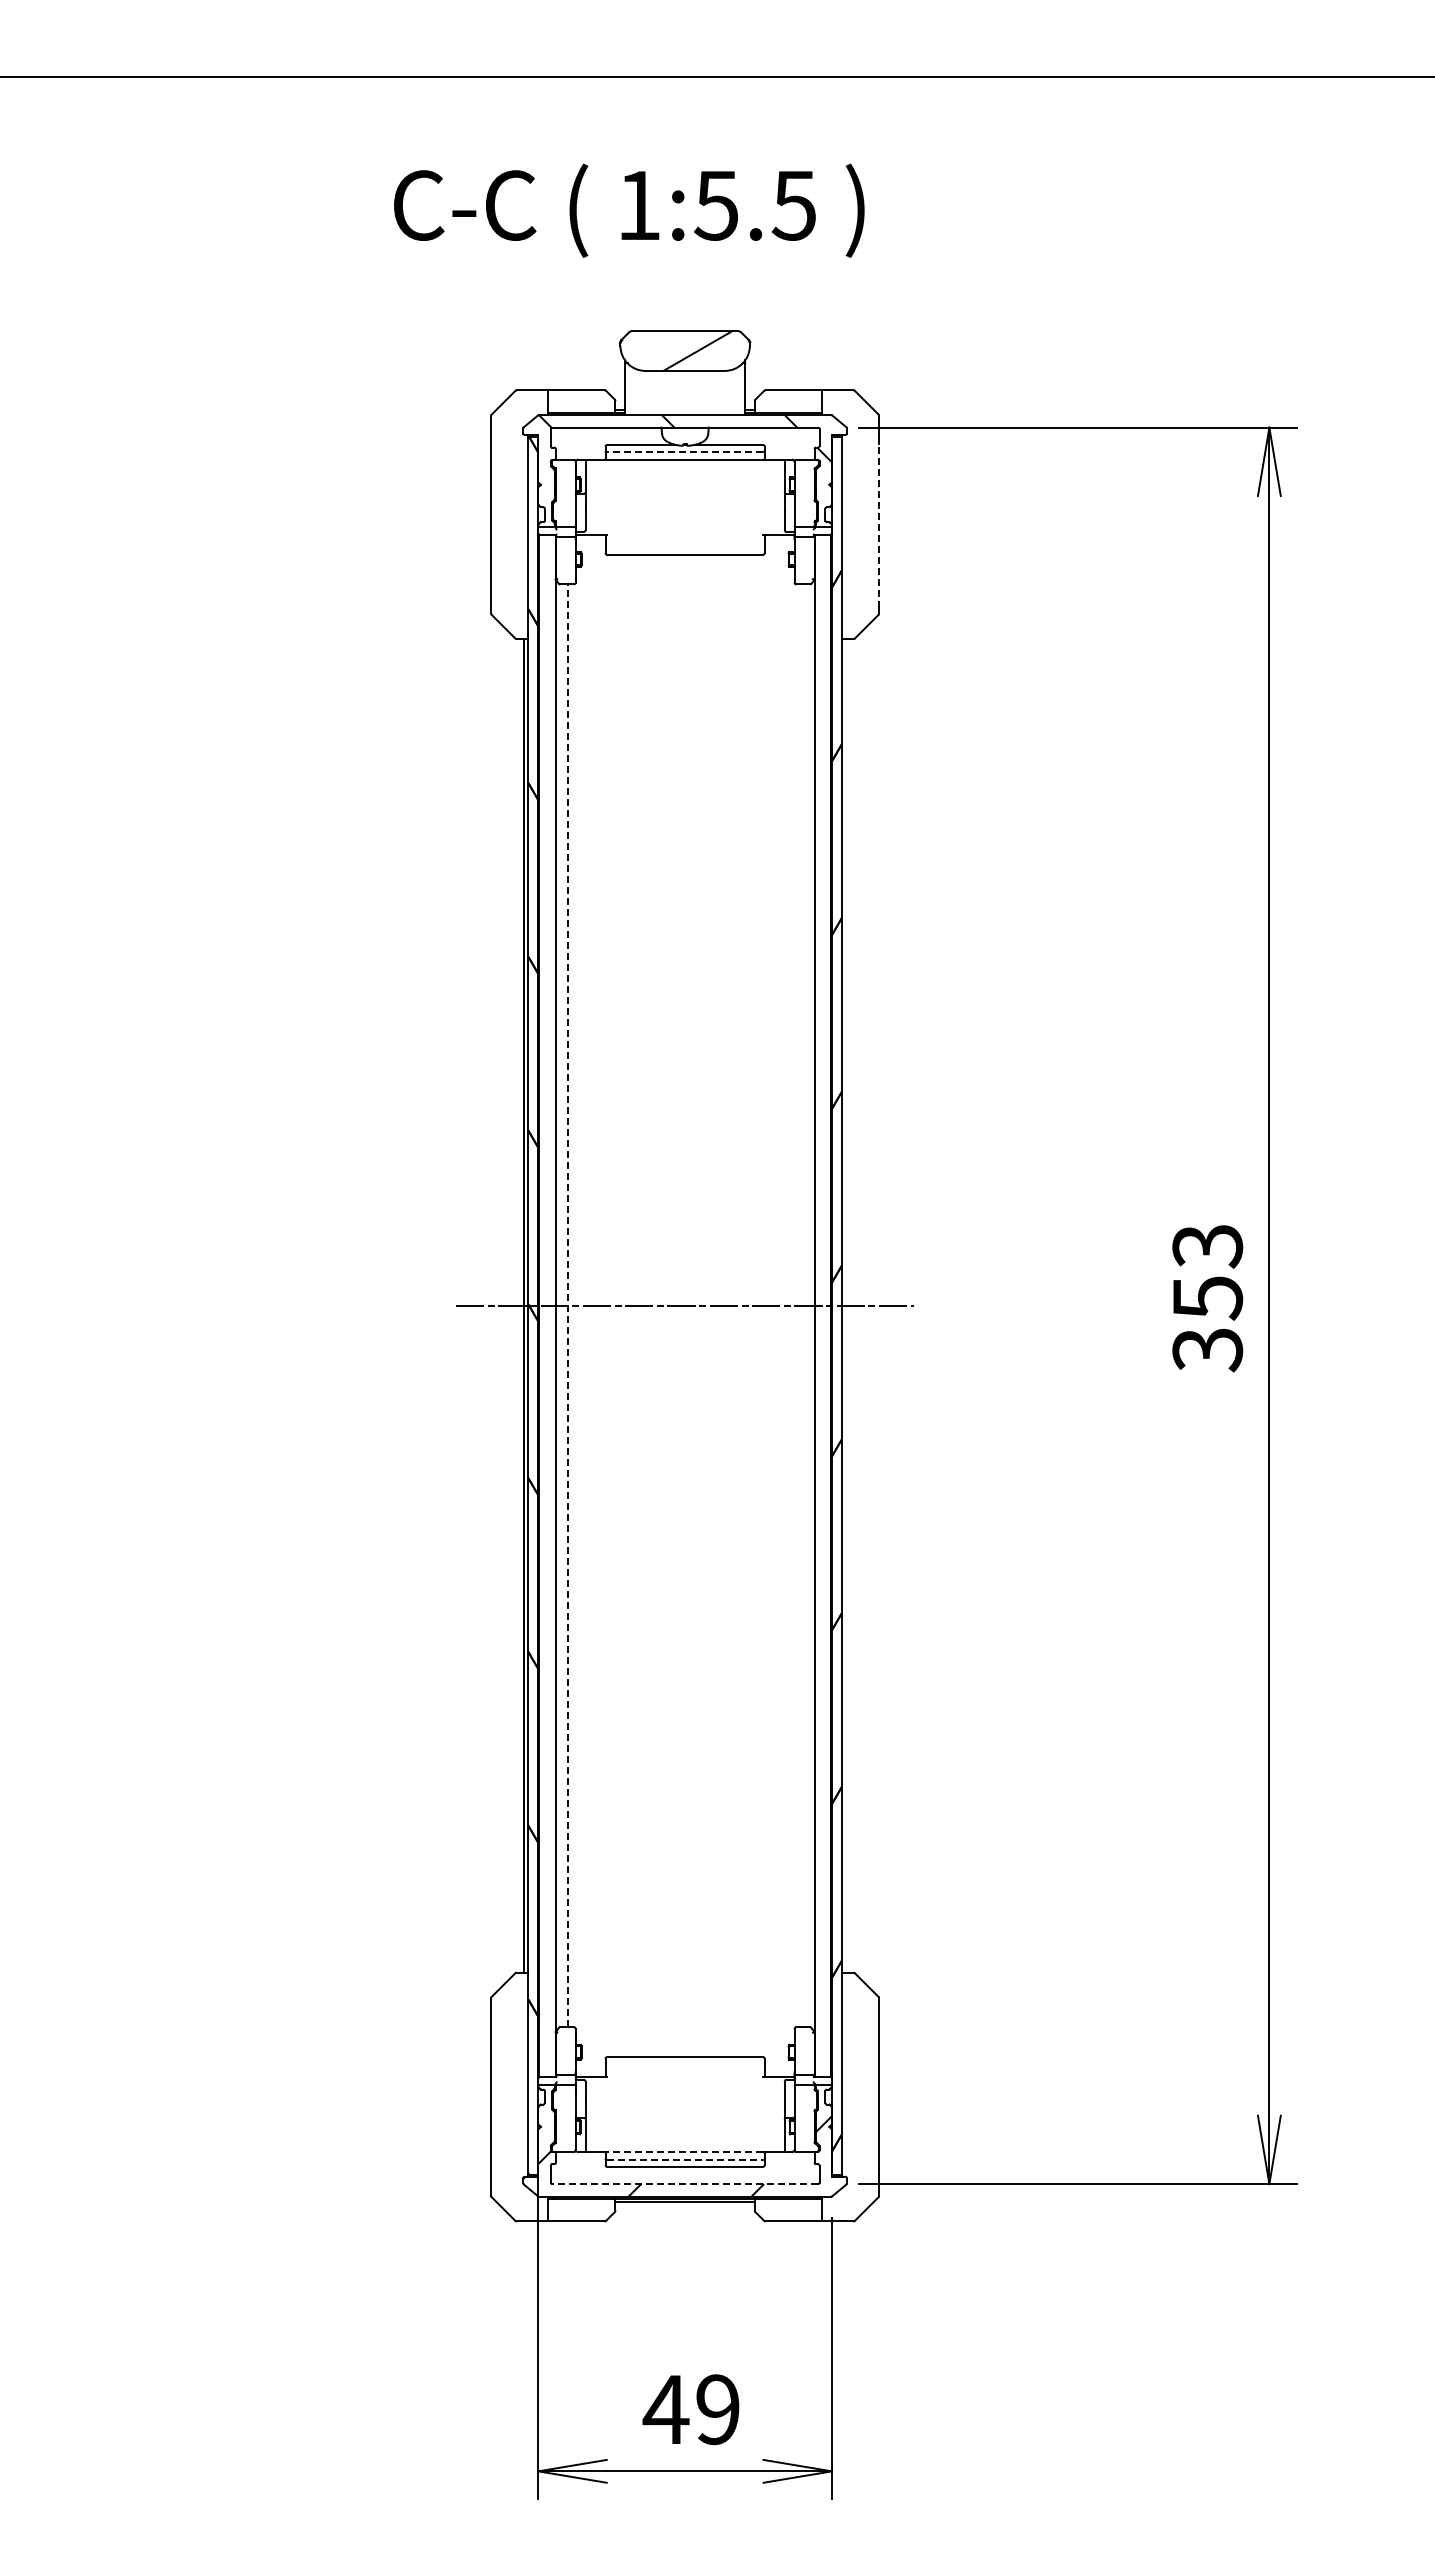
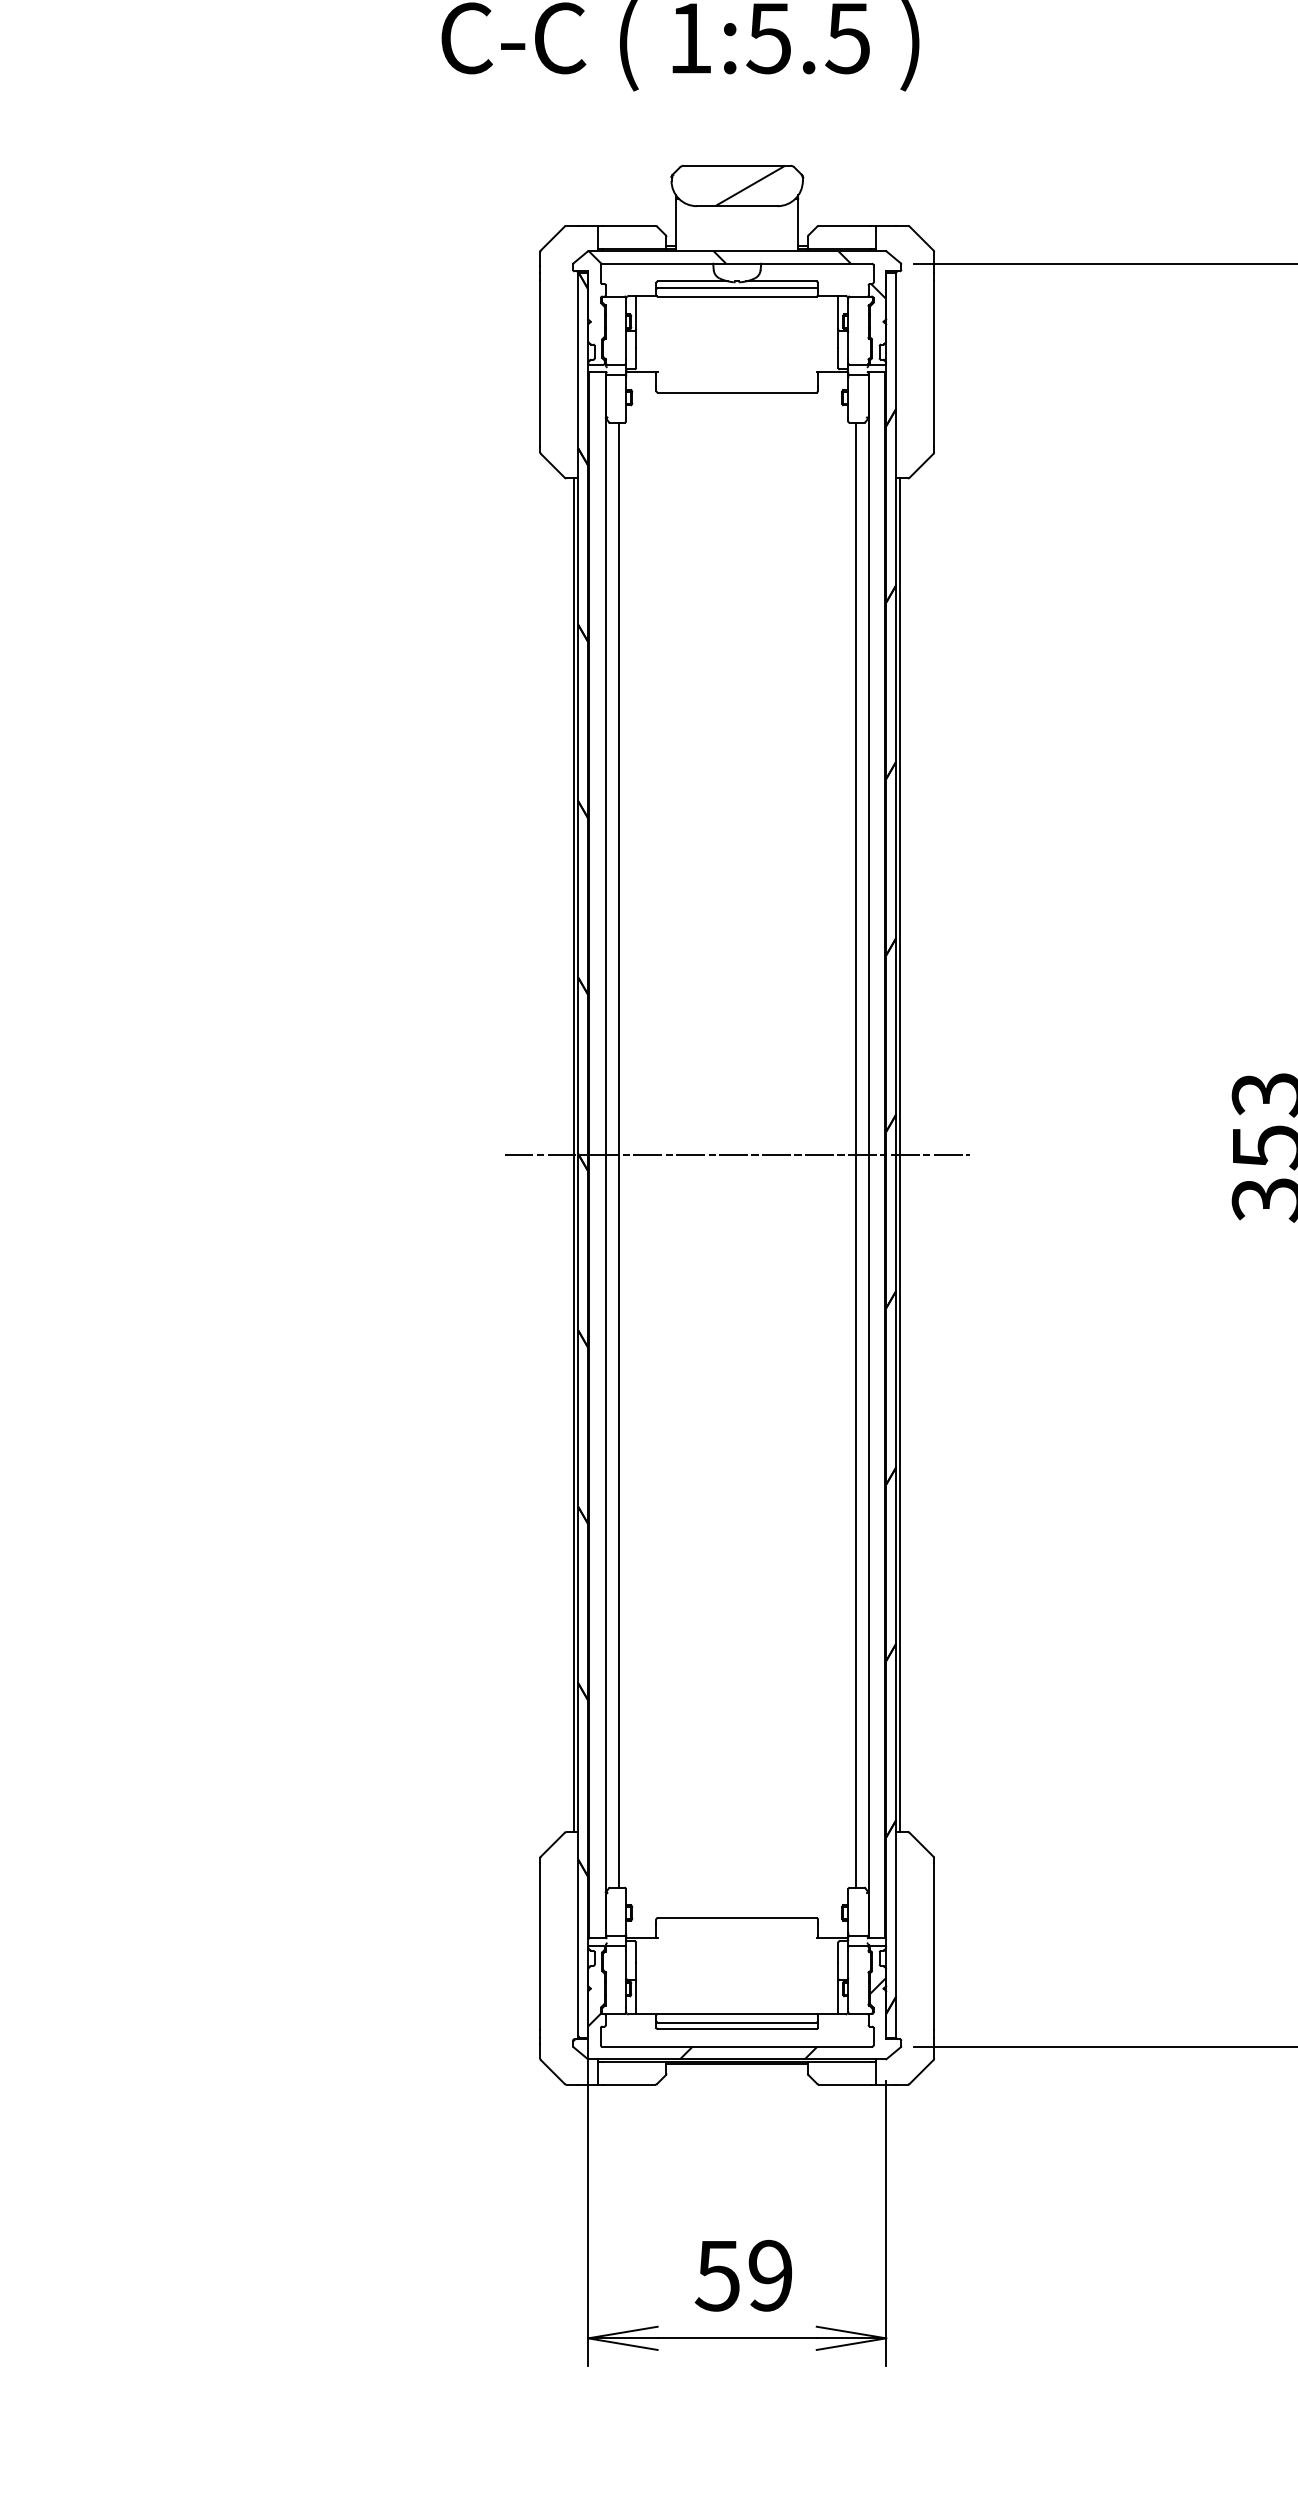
line: (684, 451) -> (736, 288), dashed -> solid
line: (879, 525) -> (934, 363), dashed -> solid
line: (568, 1305) -> (618, 1154), dashed -> solid
line: (802, 1305) -> (856, 1154), added
line: (845, 1305) -> (899, 1154), added
line: (684, 2151) -> (736, 2013), dashed -> solid
line: (685, 2160) -> (737, 2022), dashed -> solid
line: (685, 2184) -> (737, 2047), dashed -> solid
text: (665, 2410) -> (717, 2276), 49 -> 59

